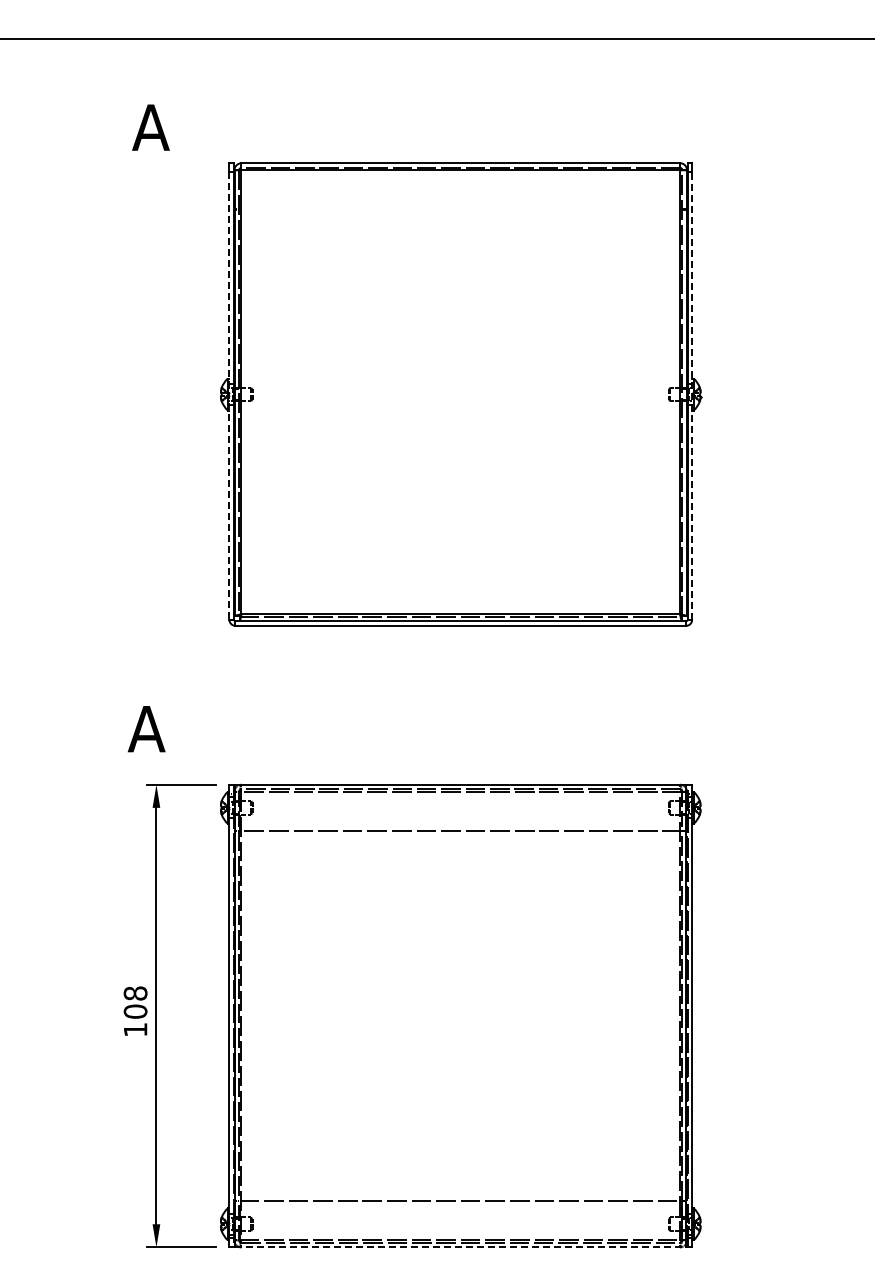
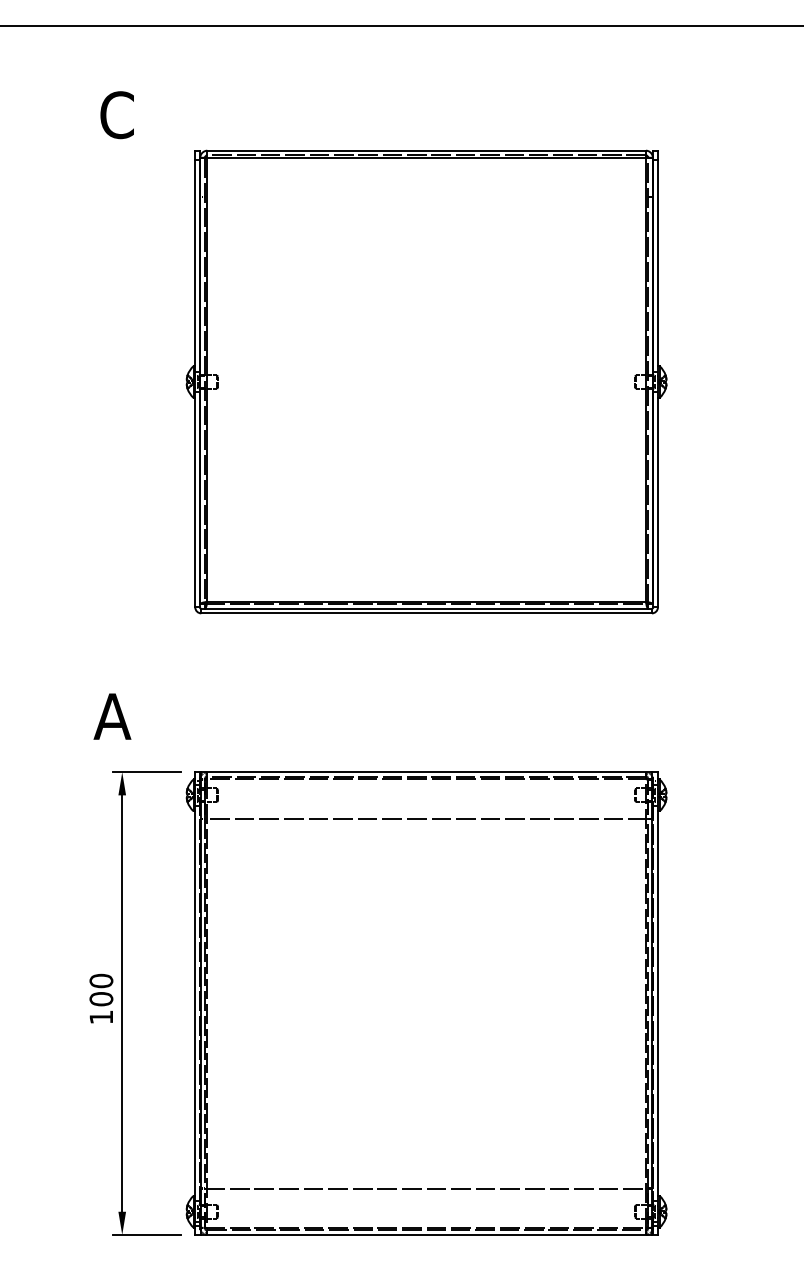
text: (150, 127) -> (116, 115), A -> C
line: (229, 396) -> (195, 384), dashed -> solid
line: (692, 396) -> (658, 384), dashed -> solid
text: (135, 993) -> (101, 981), 108 -> 100
line: (461, 1247) -> (427, 1235), dashed -> solid

